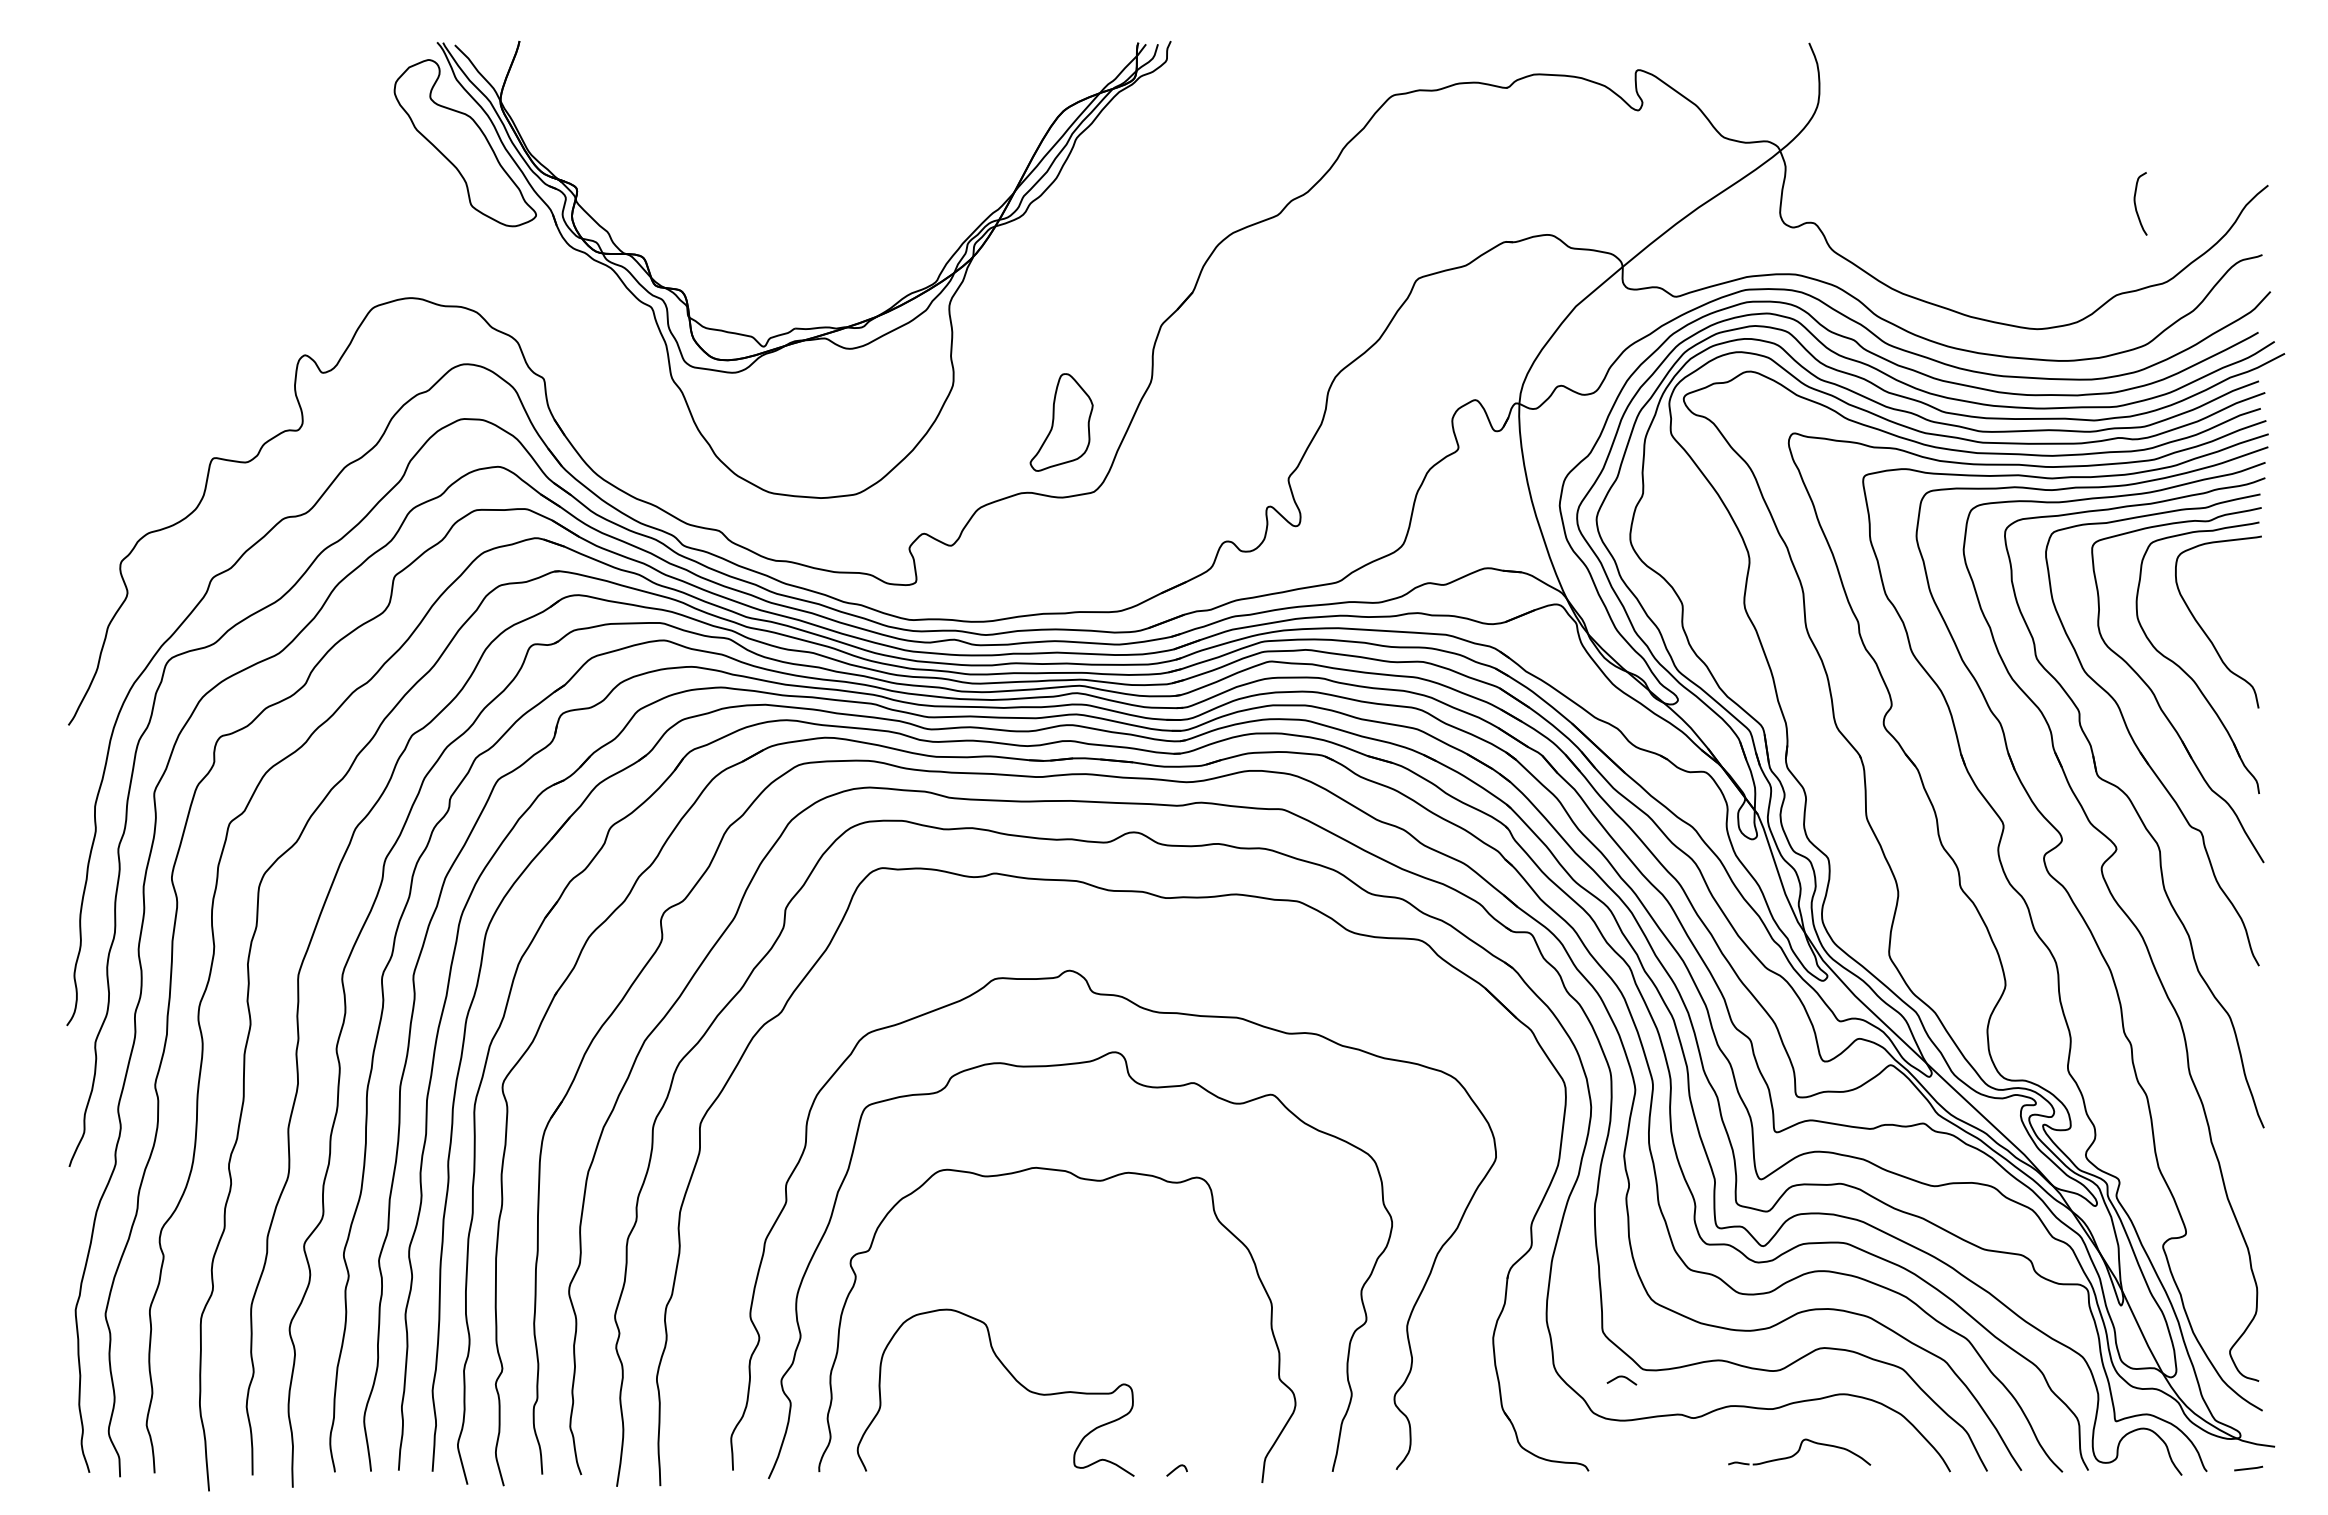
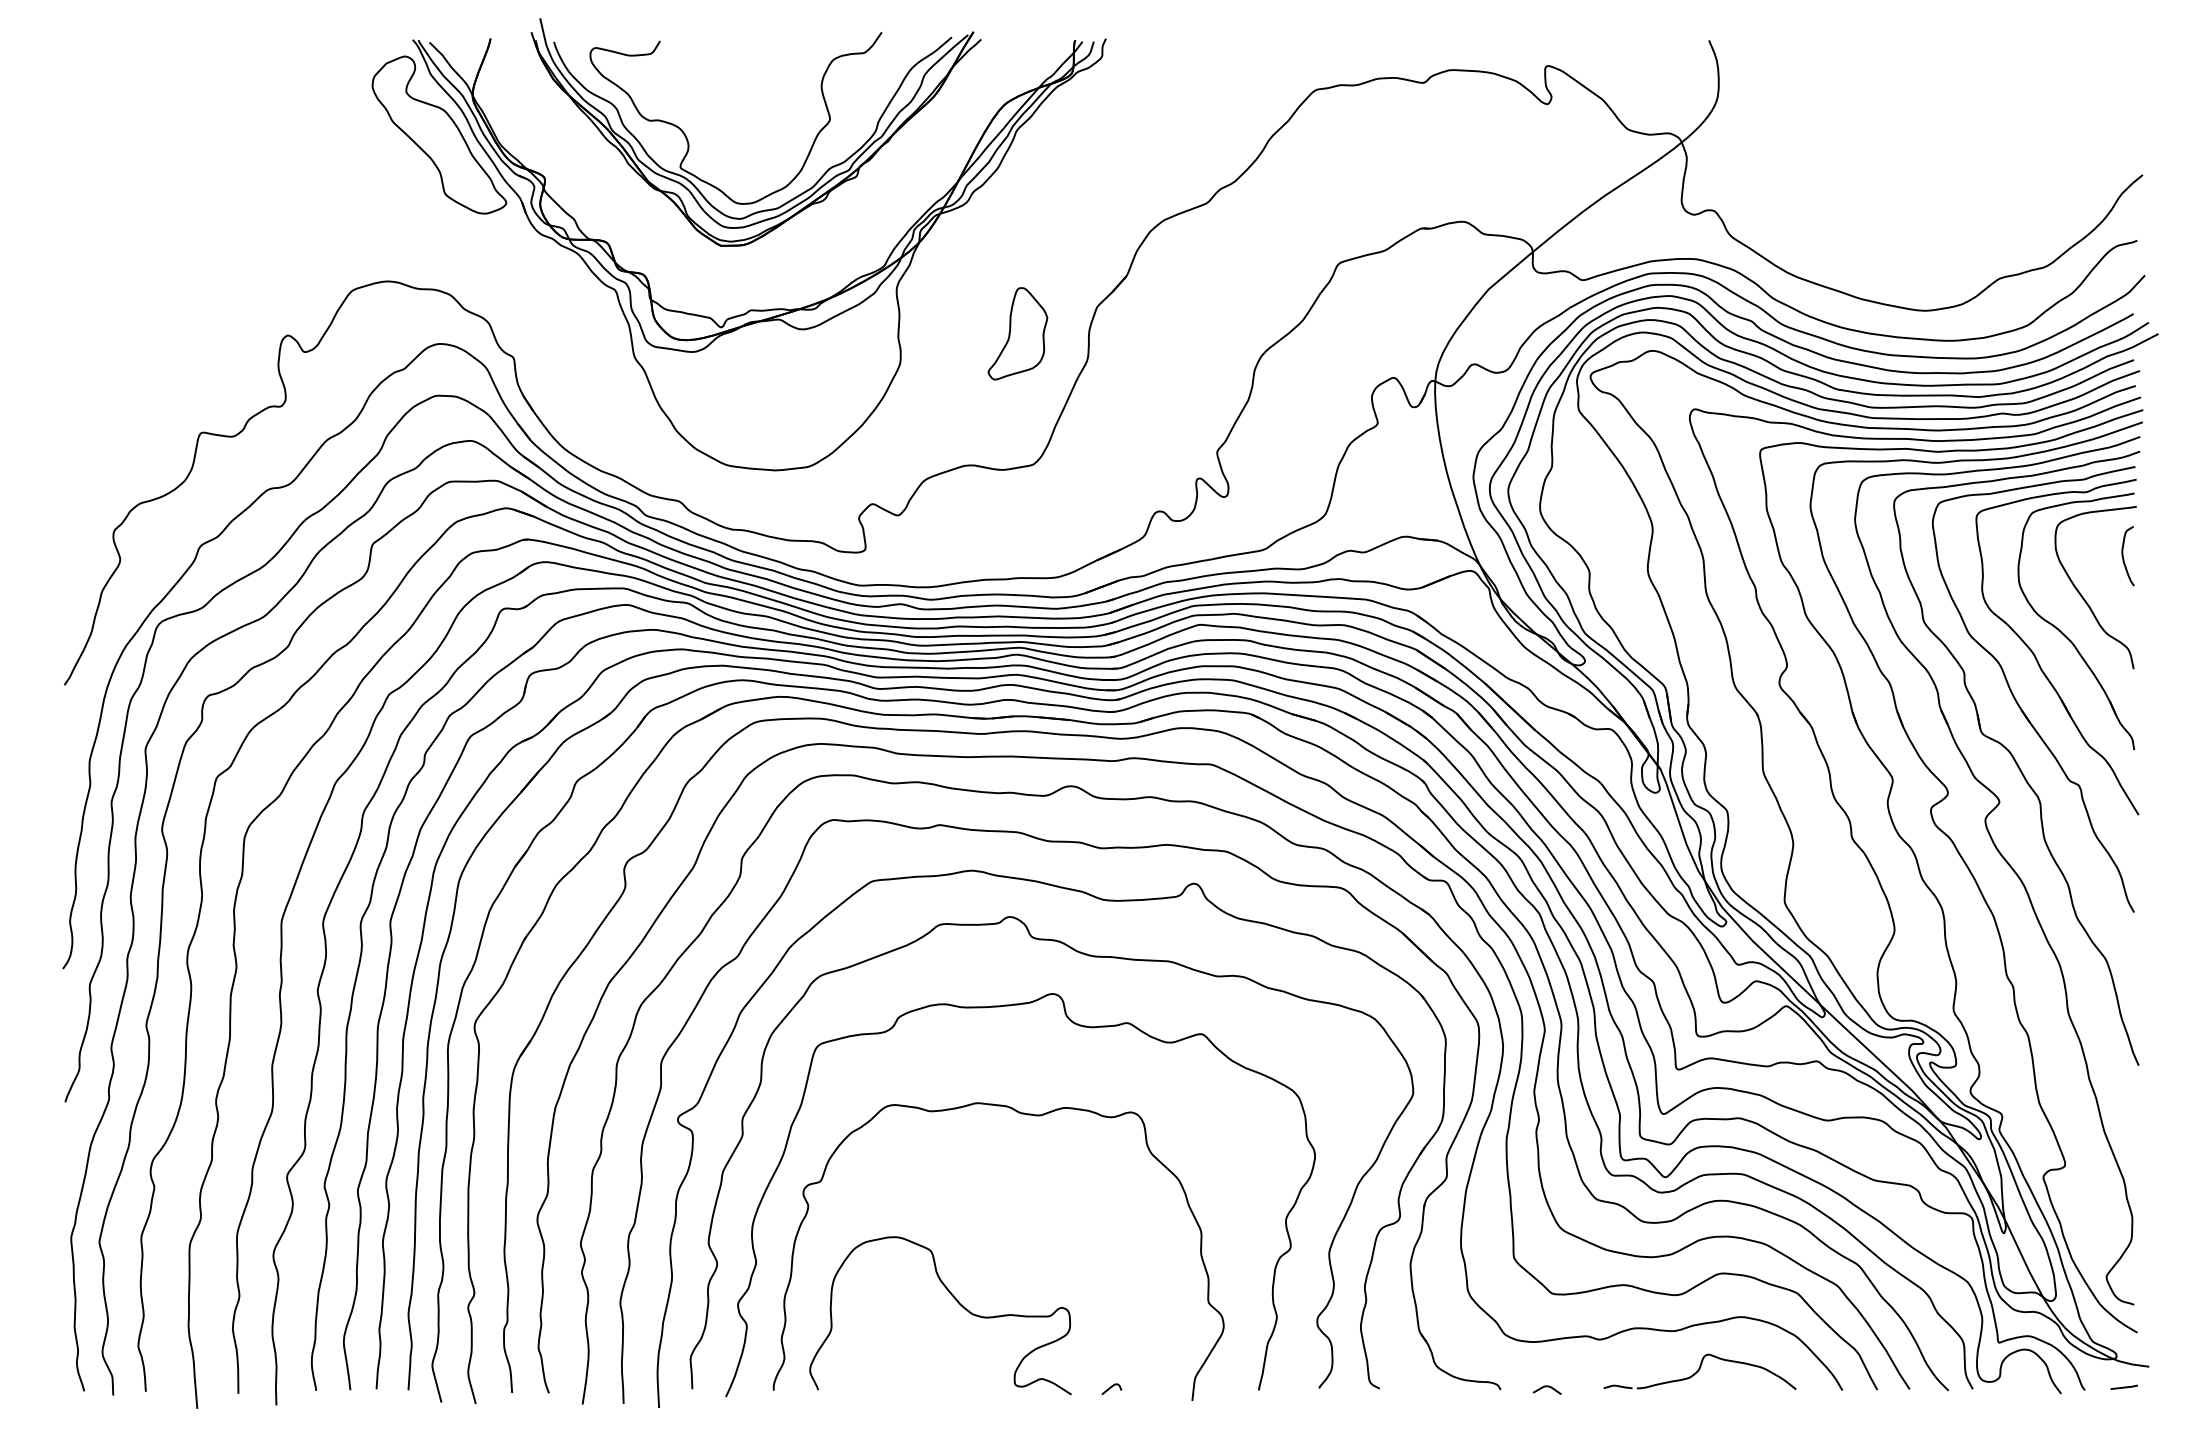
part: (855, 162) -> (808, 153), added
curve: (2136, 205) -> (2124, 557), moved
part: (1061, 422) -> (1017, 333), moved
part: (1167, 953) -> (1102, 900), added
curve: (1621, 1377) -> (1546, 1387), moved
part: (1799, 1452) -> (1699, 1372), size x1.43

